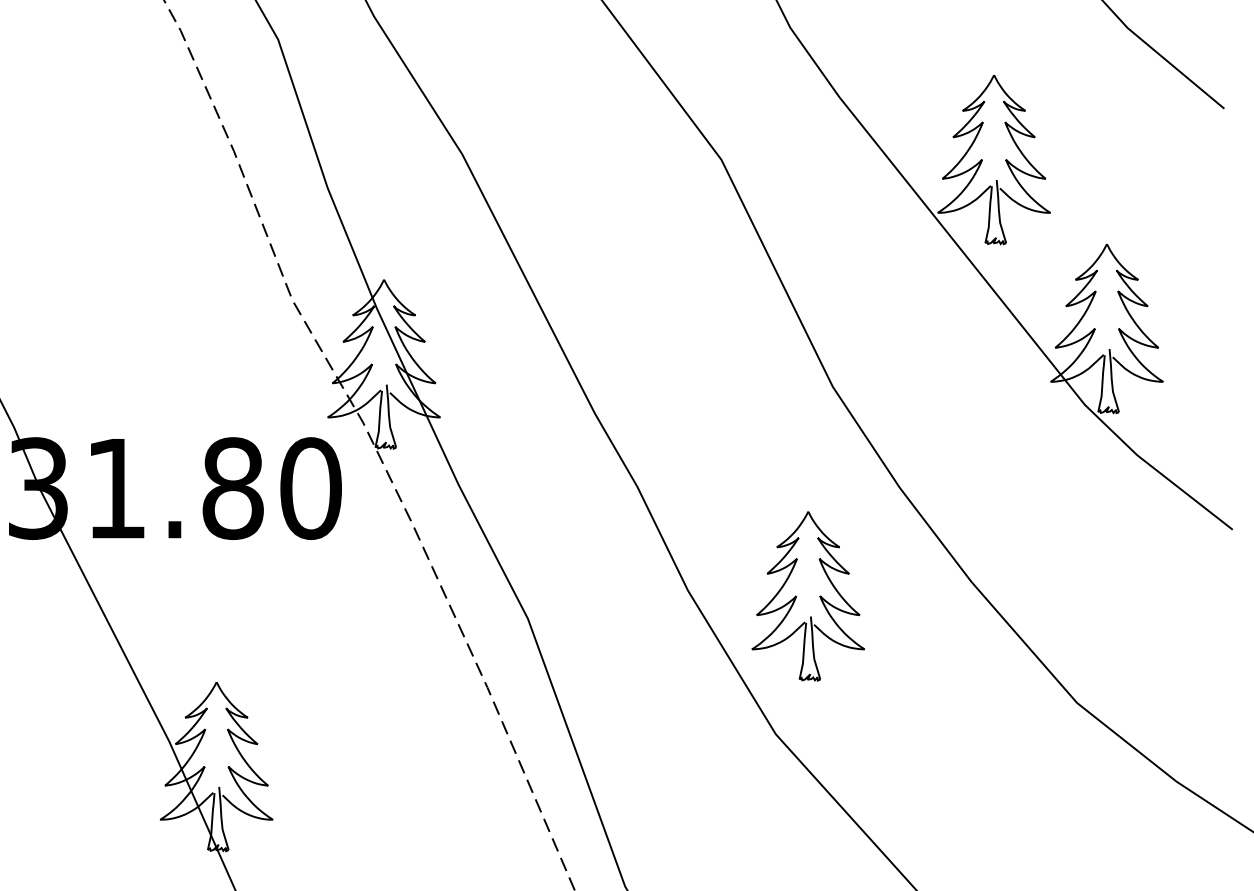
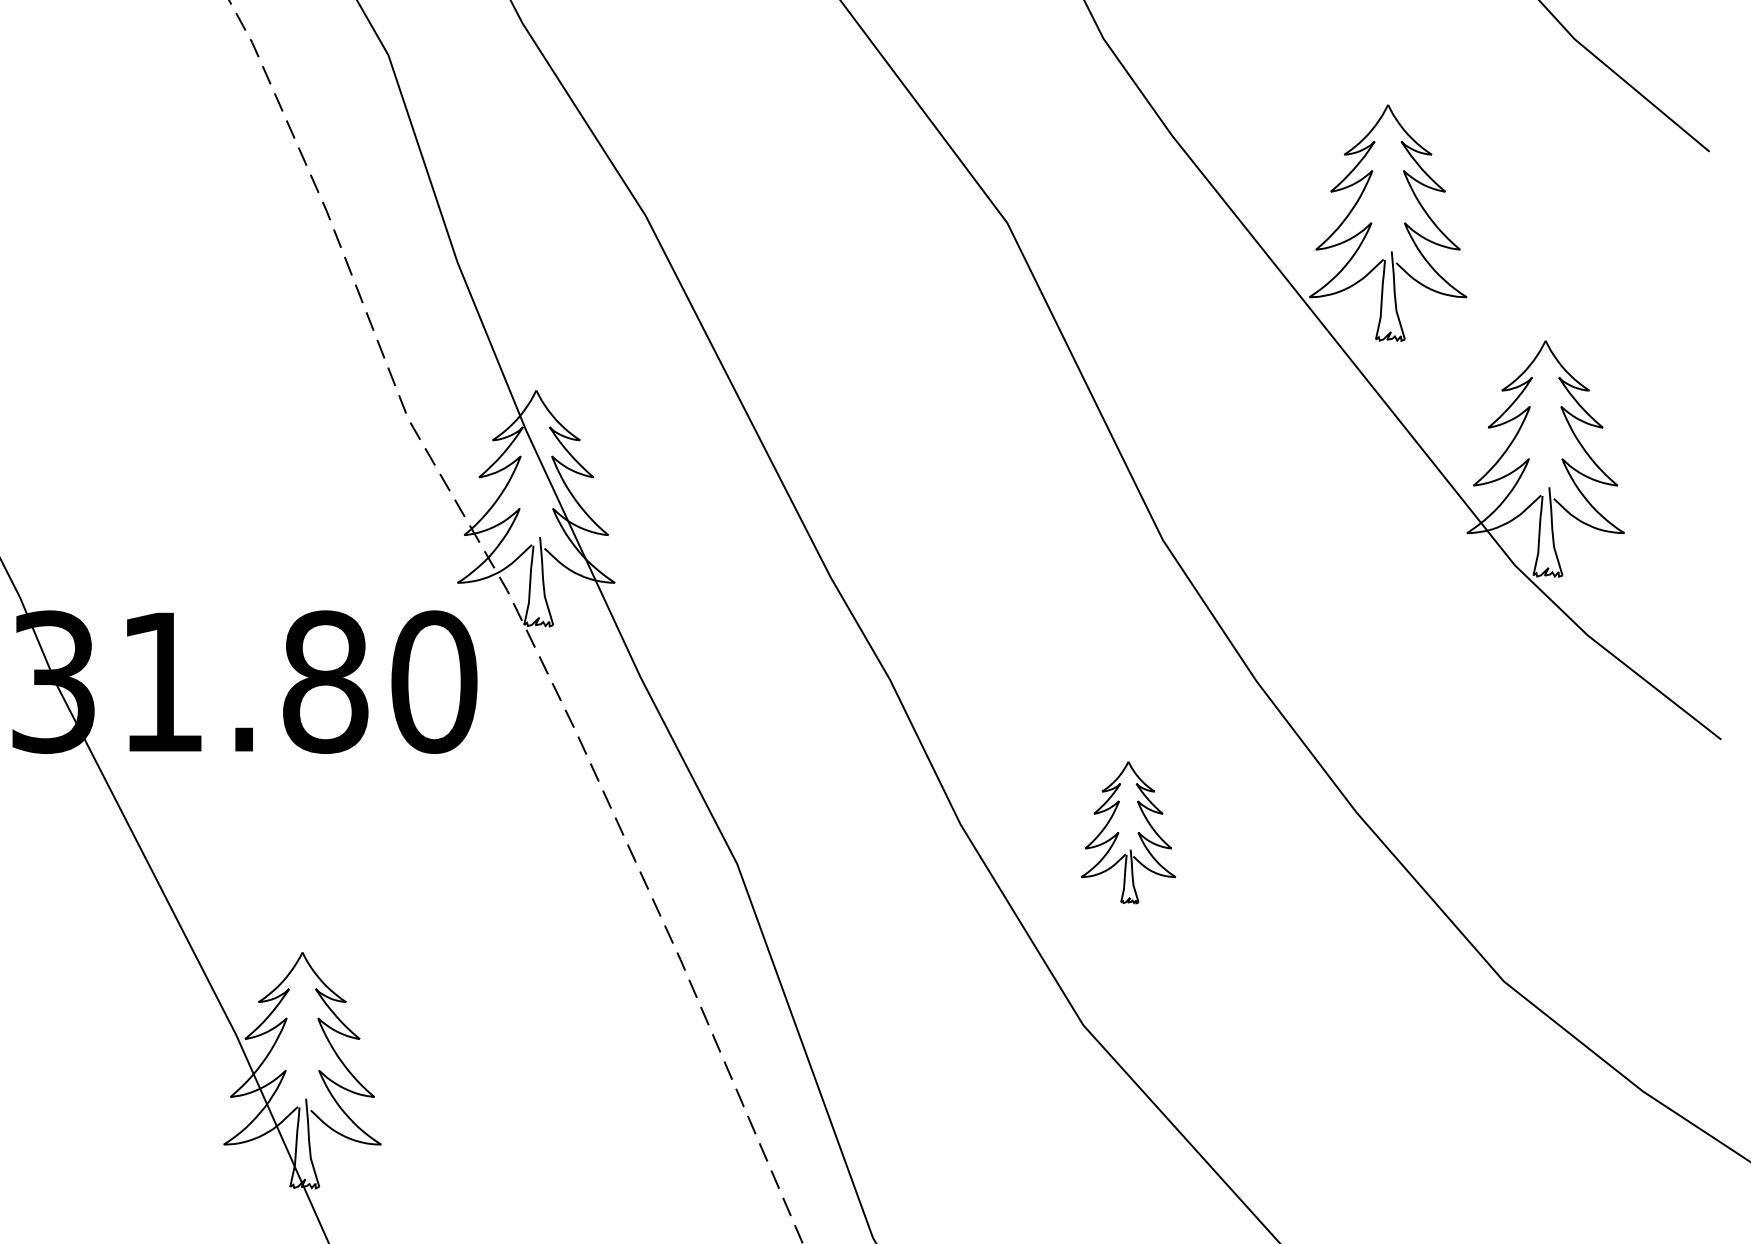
part: (807, 596) -> (1127, 832), size x0.6

